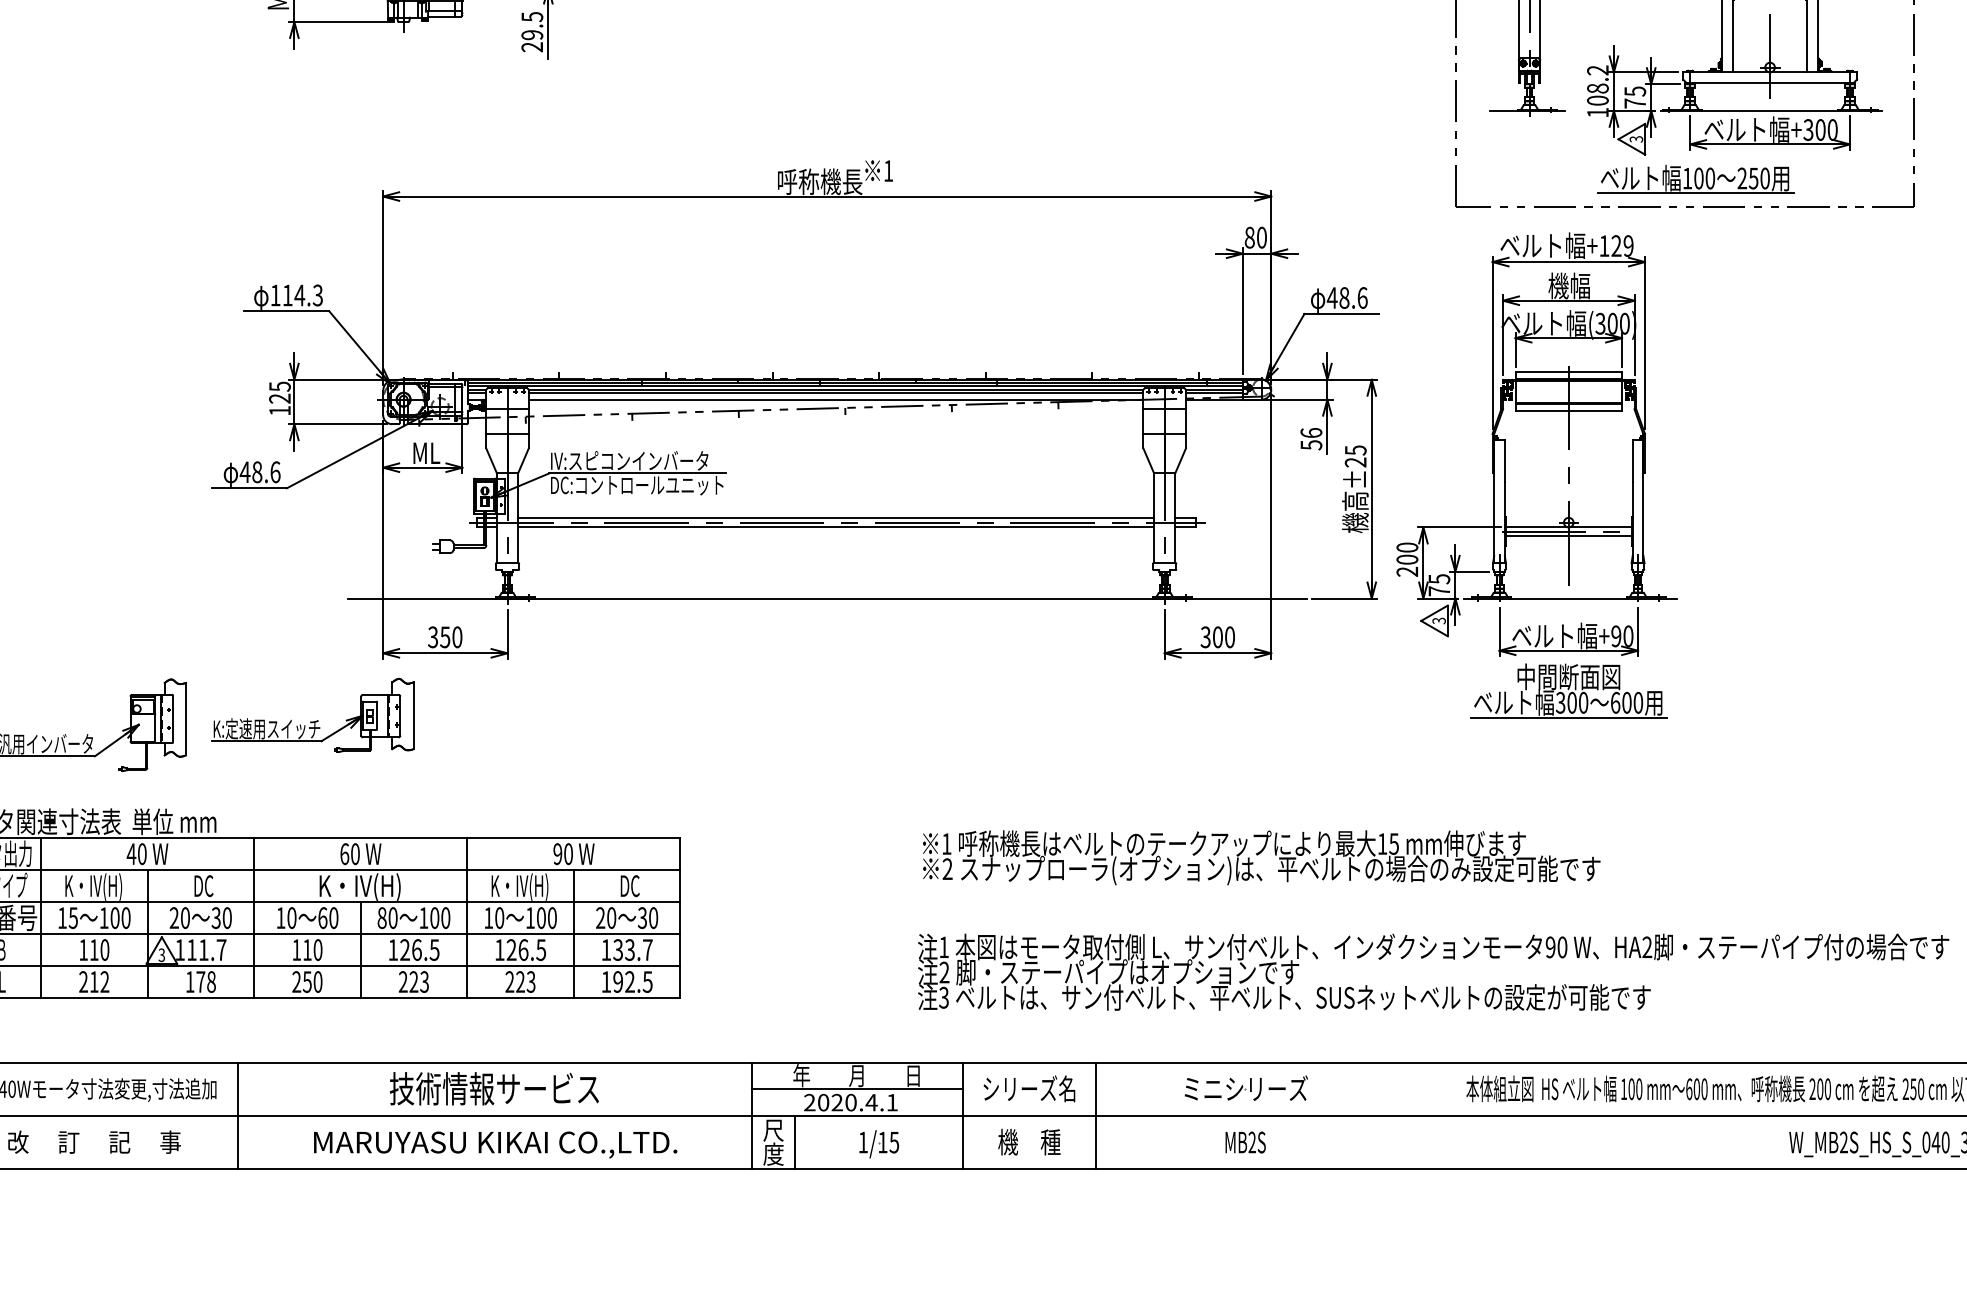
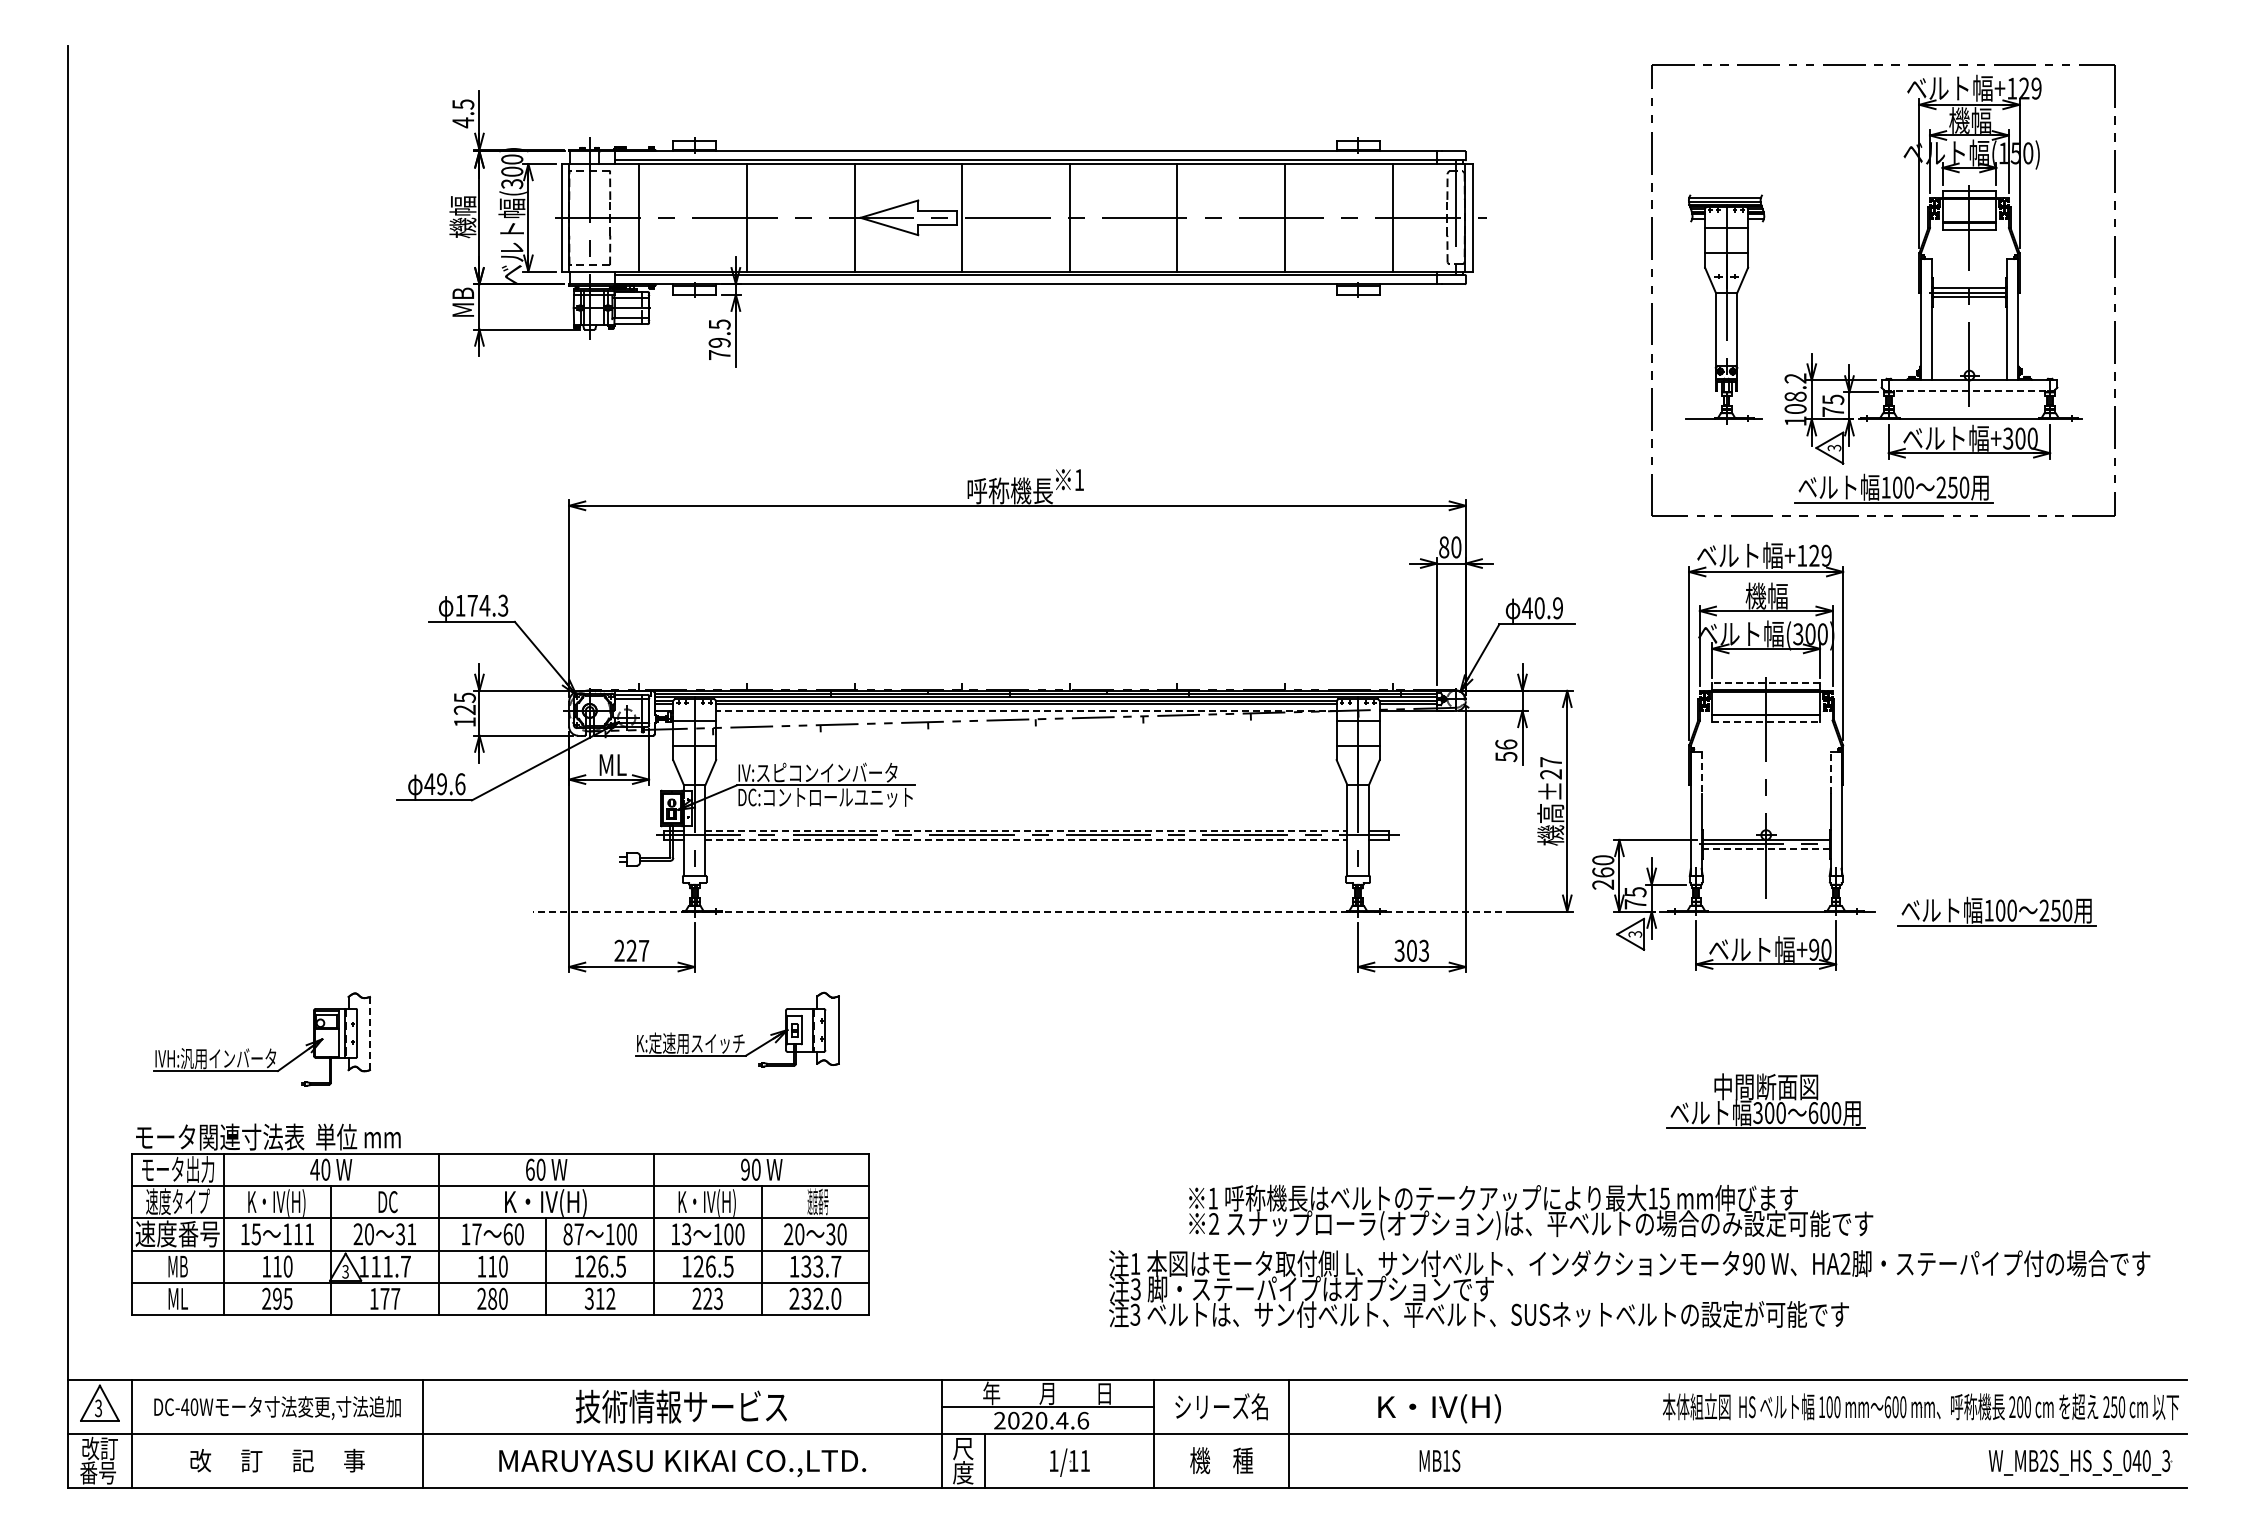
text: (532, 47) -> (719, 355), 29.5 -> 79.5
line: (1770, 83) -> (1969, 391), solid -> dashed
text: (287, 295) -> (472, 605), 114.3 -> 174.3
text: (1353, 298) -> (1548, 608), 48.6 -> 40.9
line: (1569, 372) -> (1766, 683), solid -> dashed
line: (835, 399) -> (1025, 710), solid -> dashed
line: (1569, 411) -> (1766, 722), solid -> dashed
text: (1356, 450) -> (1551, 762), ±25 -> ±27
line: (1632, 460) -> (1830, 772), solid -> dashed
line: (1504, 461) -> (1701, 773), solid -> dashed
text: (257, 472) -> (442, 784), 48.6 -> 49.6
line: (836, 518) -> (1026, 830), solid -> dashed
line: (836, 527) -> (1026, 839), solid -> dashed
line: (1568, 535) -> (1765, 848), solid -> dashed
text: (1407, 559) -> (1603, 872), 200 -> 260
line: (826, 598) -> (1016, 911), solid -> dashed
part: (1796, 598) -> (1996, 911), added
text: (444, 636) -> (631, 950), 350 -> 227
text: (1230, 636) -> (1424, 950), 300 -> 303
part: (1568, 690) -> (1765, 1100), moved
part: (313, 715) -> (737, 1029), moved
line: (186, 719) -> (370, 1033), solid -> dashed
text: (1262, 857) -> (1531, 1212), moved
text: (629, 885) -> (817, 1201), DC -> 速度番号
text: (121, 918) -> (304, 1234), 100 -> 111
text: (227, 918) -> (411, 1234), 30 -> 31
text: (291, 918) -> (476, 1234), 10 -> 17
text: (392, 918) -> (578, 1234), 80 -> 87
text: (499, 918) -> (686, 1234), 10 -> 13
text: (944, 972) -> (1135, 1289), 2 -> 3
text: (99, 981) -> (282, 1298), 212 -> 295
text: (211, 981) -> (395, 1298), 178 -> 177
text: (307, 981) -> (492, 1298), 250 -> 280
text: (413, 981) -> (599, 1298), 223 -> 312
text: (627, 981) -> (815, 1298), 192.5 -> 232.0
text: (1246, 1090) -> (1440, 1408), ミニシリーズ -> K・IV(H)
text: (892, 1102) -> (1083, 1420), 2020.4.1 -> 2020.4.6
text: (1252, 1142) -> (1446, 1460), MB2S -> MB1S
text: (893, 1143) -> (1084, 1461), 1/15 -> 1/11

